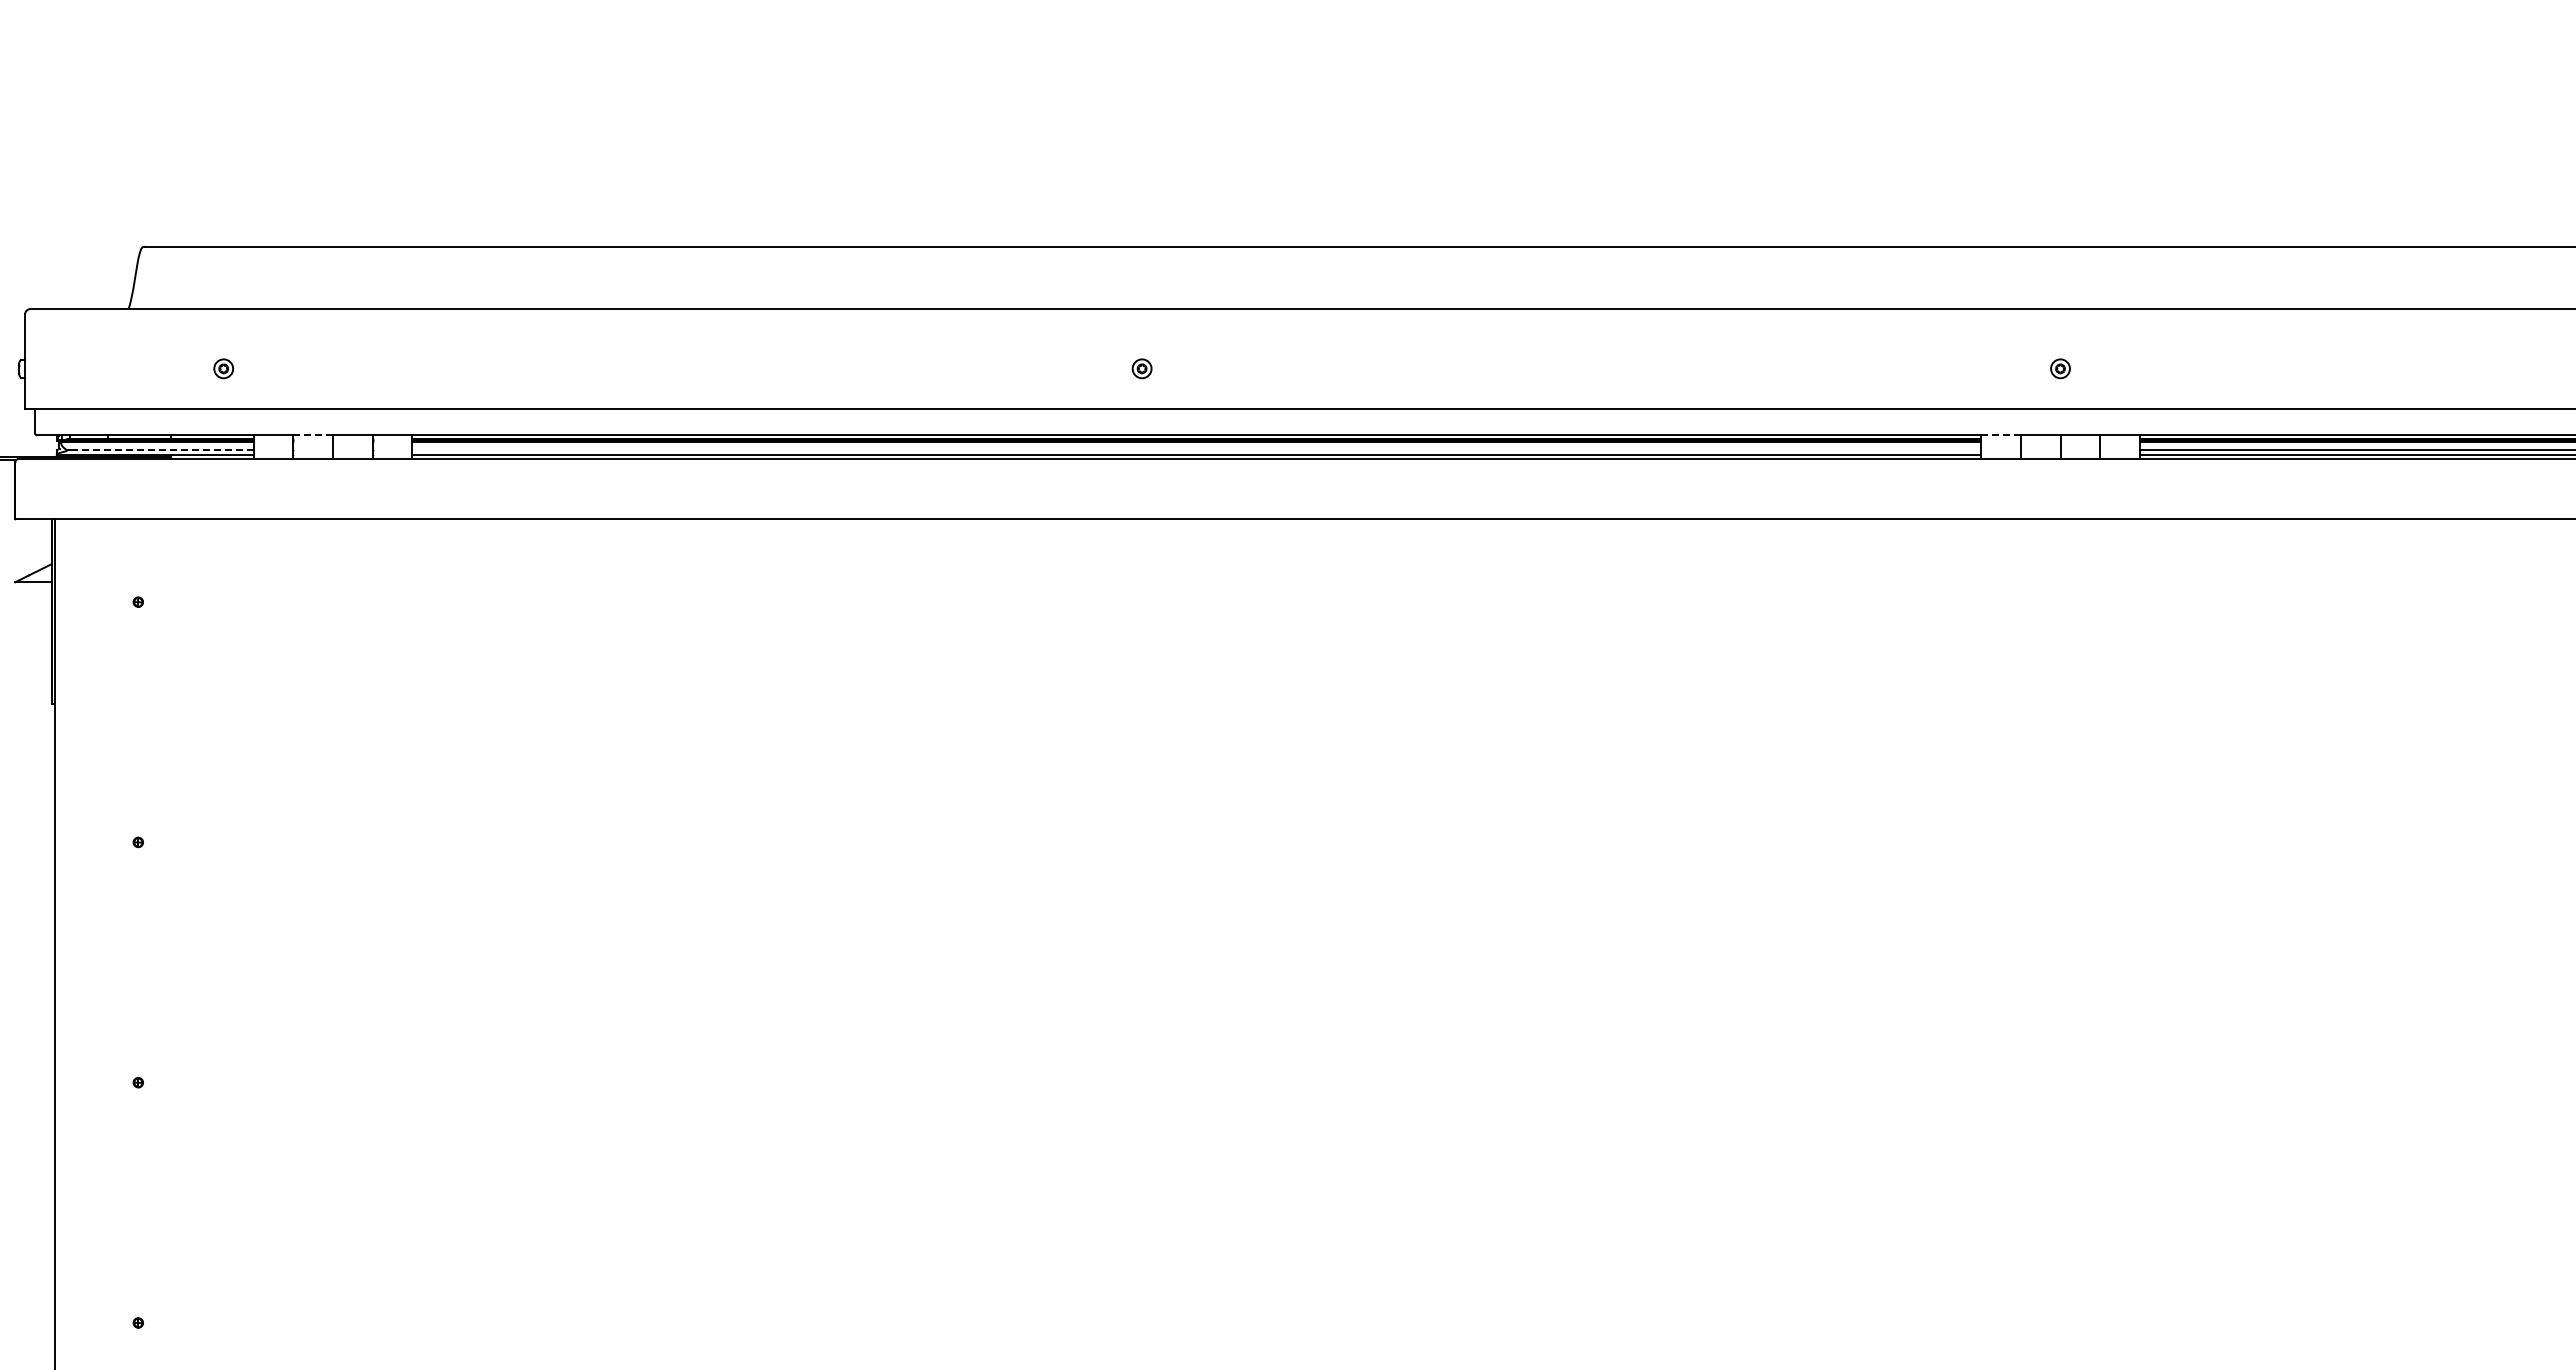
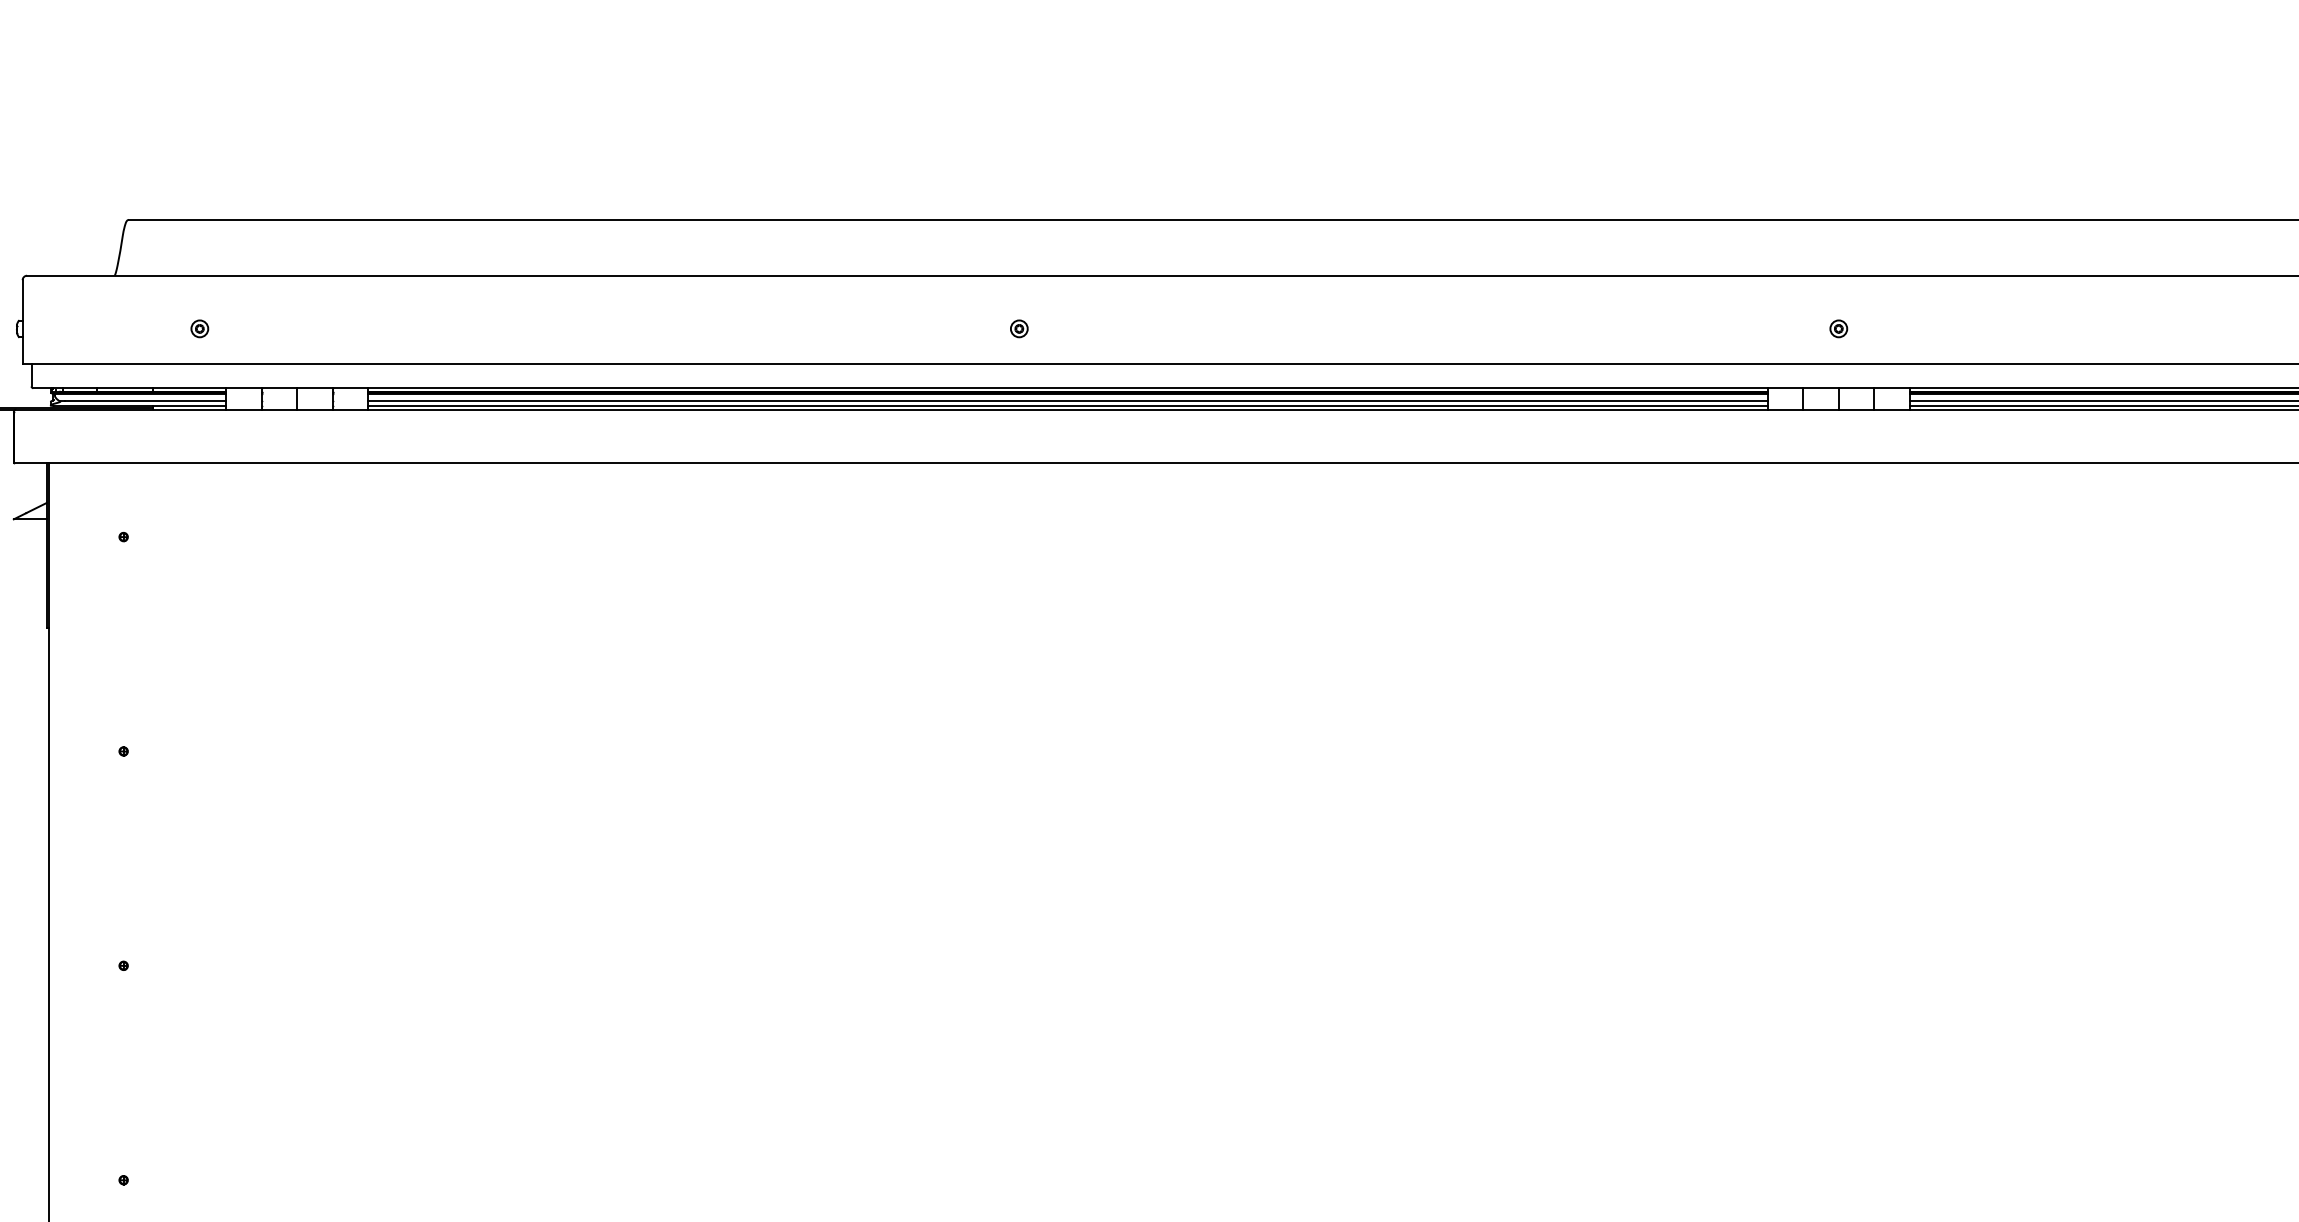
line: (313, 435) -> (279, 388), dashed -> solid
line: (2000, 435) -> (1785, 388), dashed -> solid
line: (162, 450) -> (145, 401), dashed -> solid
line: (1196, 450) -> (1067, 401), added

